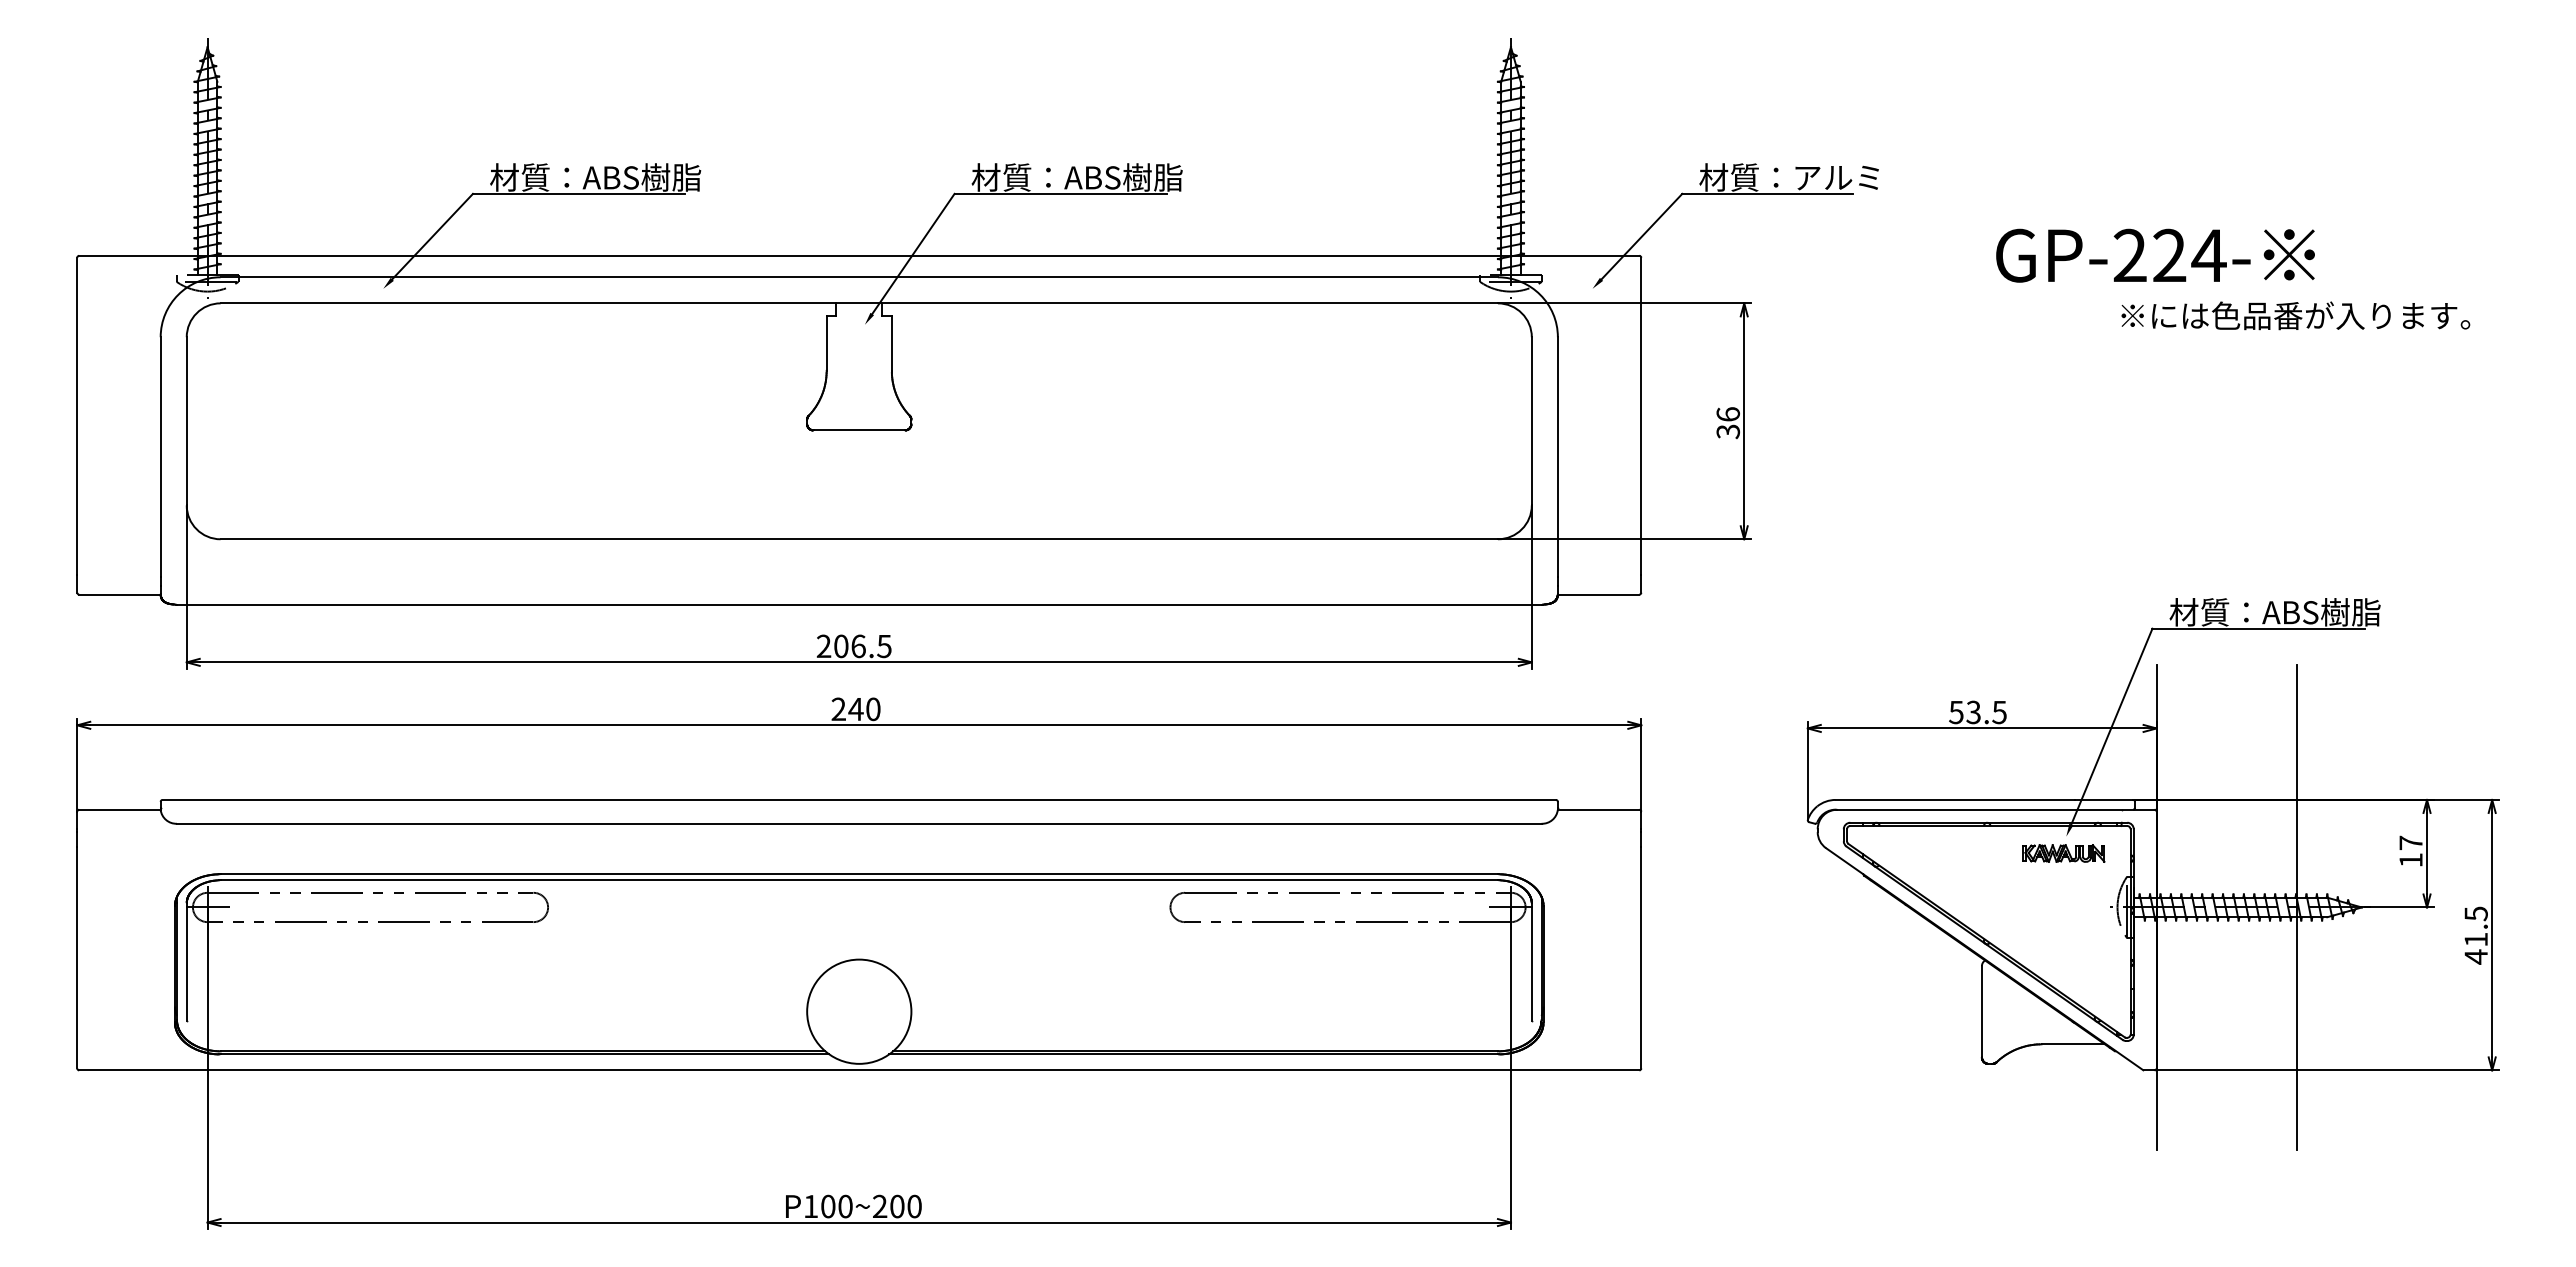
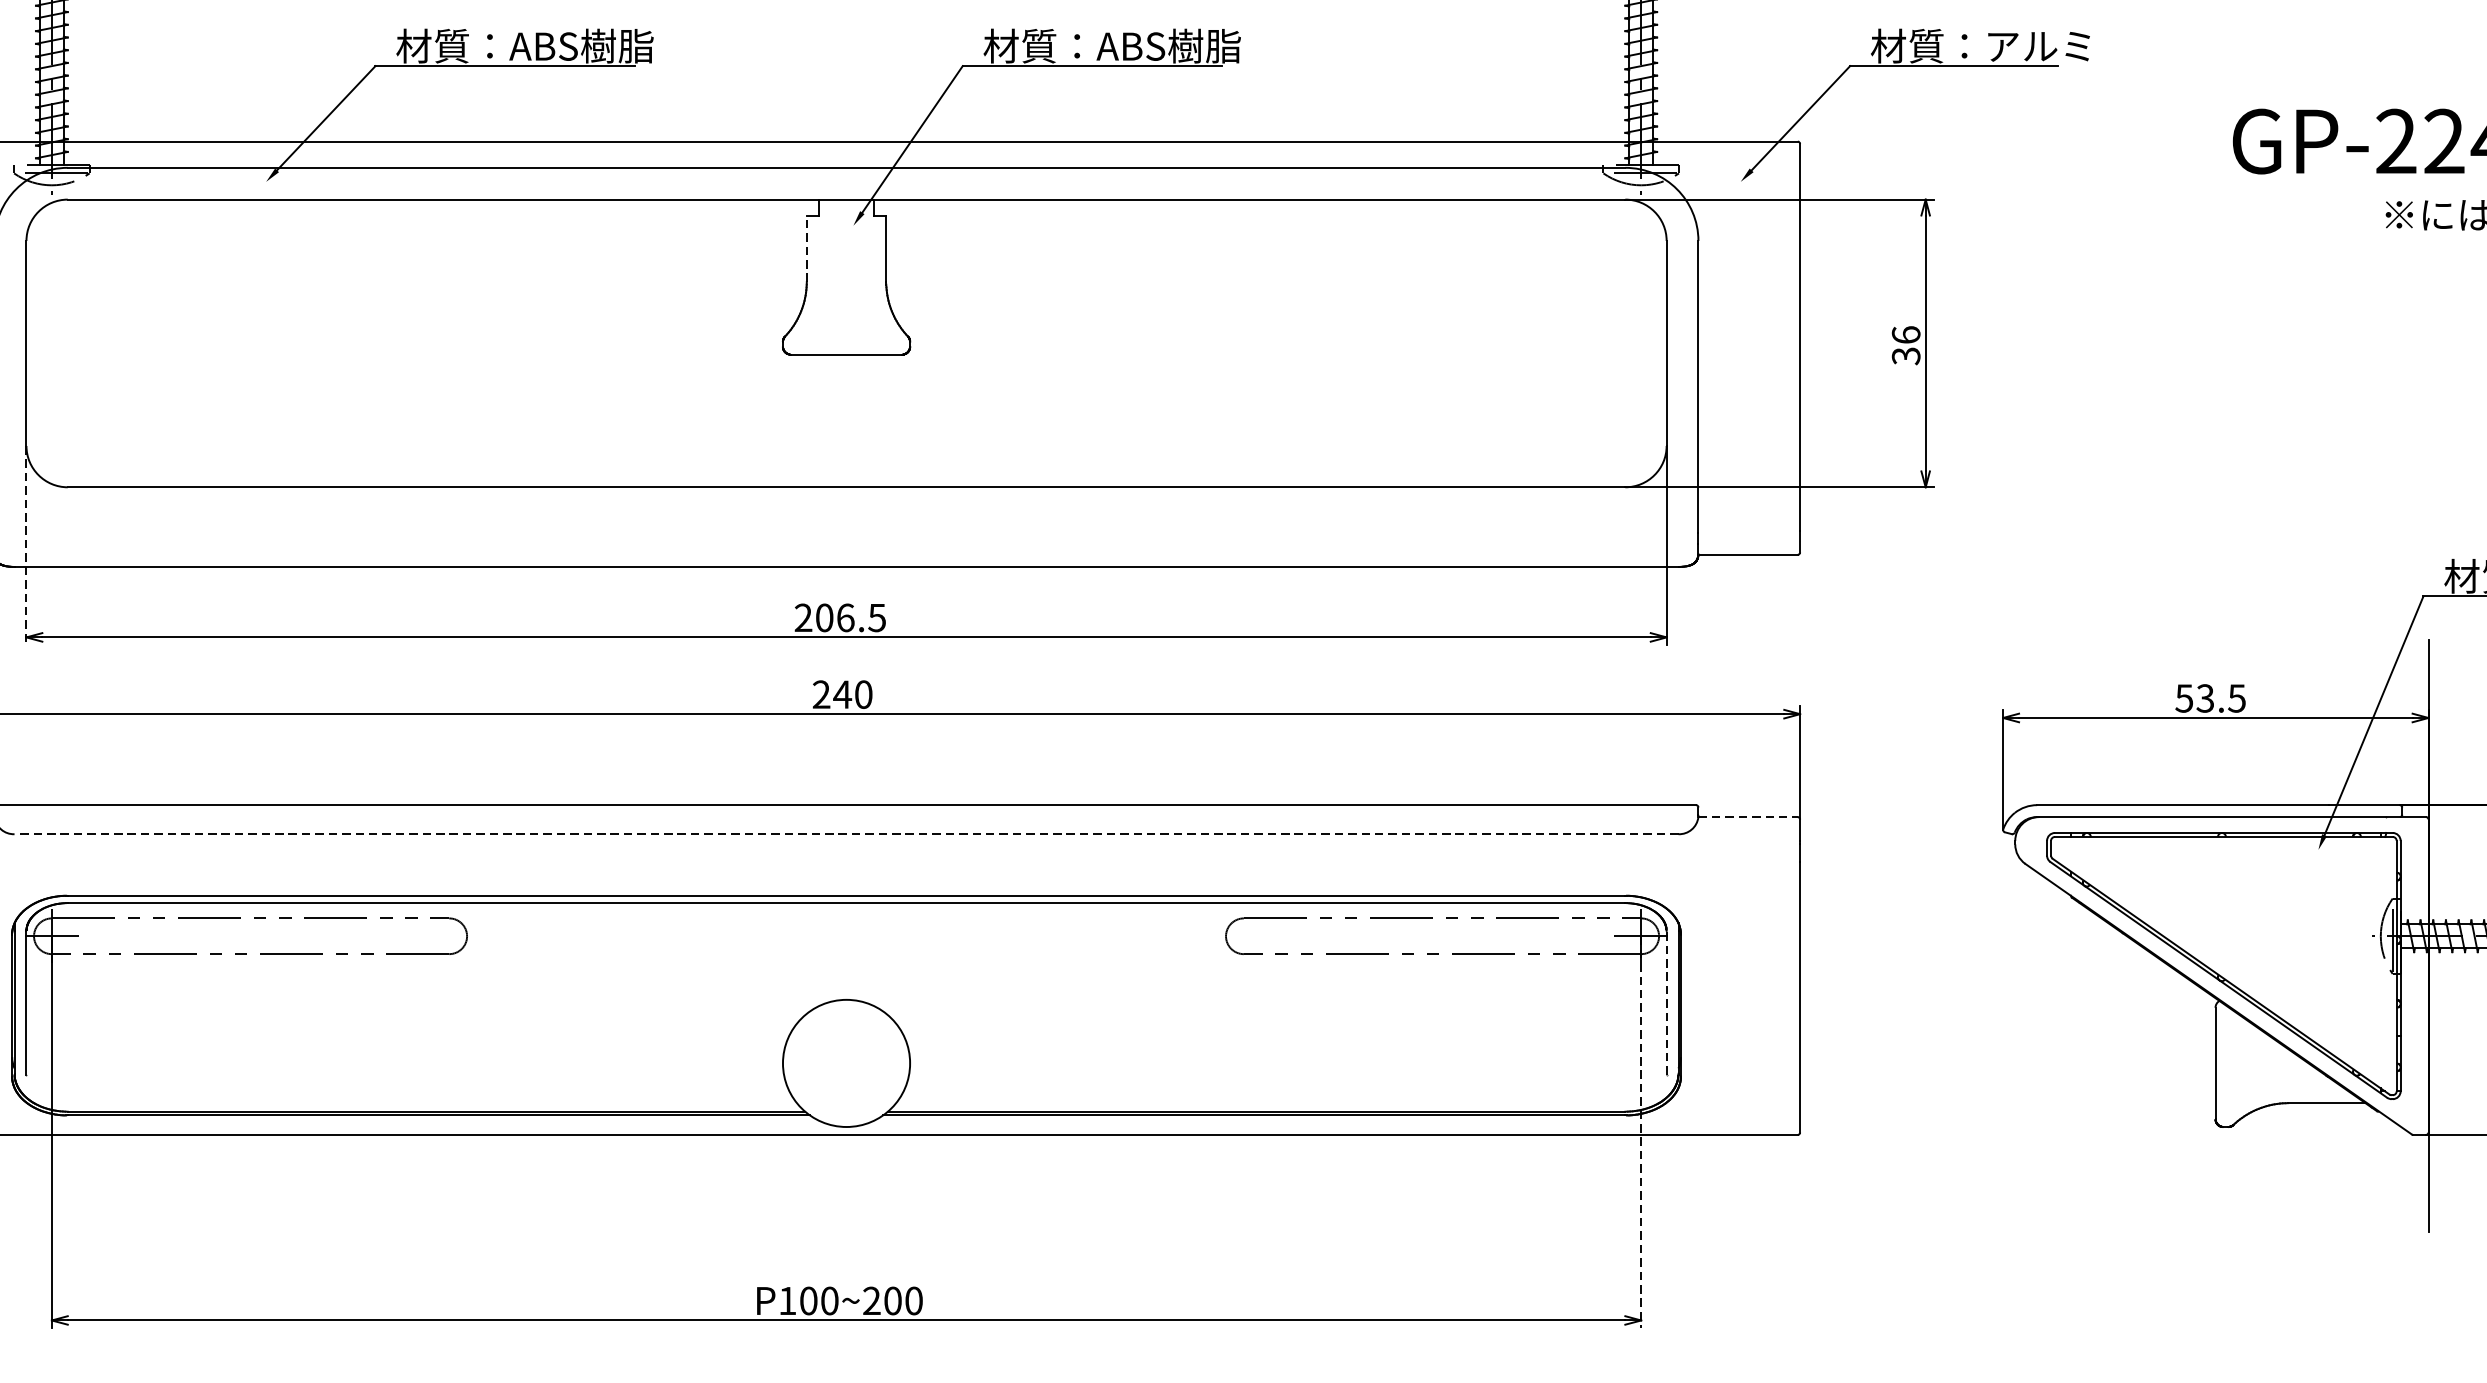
line: (826, 343) -> (806, 248), solid -> dashed
line: (186, 587) -> (26, 546), solid -> dashed
line: (1598, 809) -> (1747, 816), solid -> dashed
line: (858, 823) -> (845, 833), solid -> dashed
part: (2063, 853) -> (2314, 870), removed
line: (1531, 962) -> (1666, 1003), solid -> dashed
line: (1510, 1068) -> (1640, 1132), solid -> dashed

